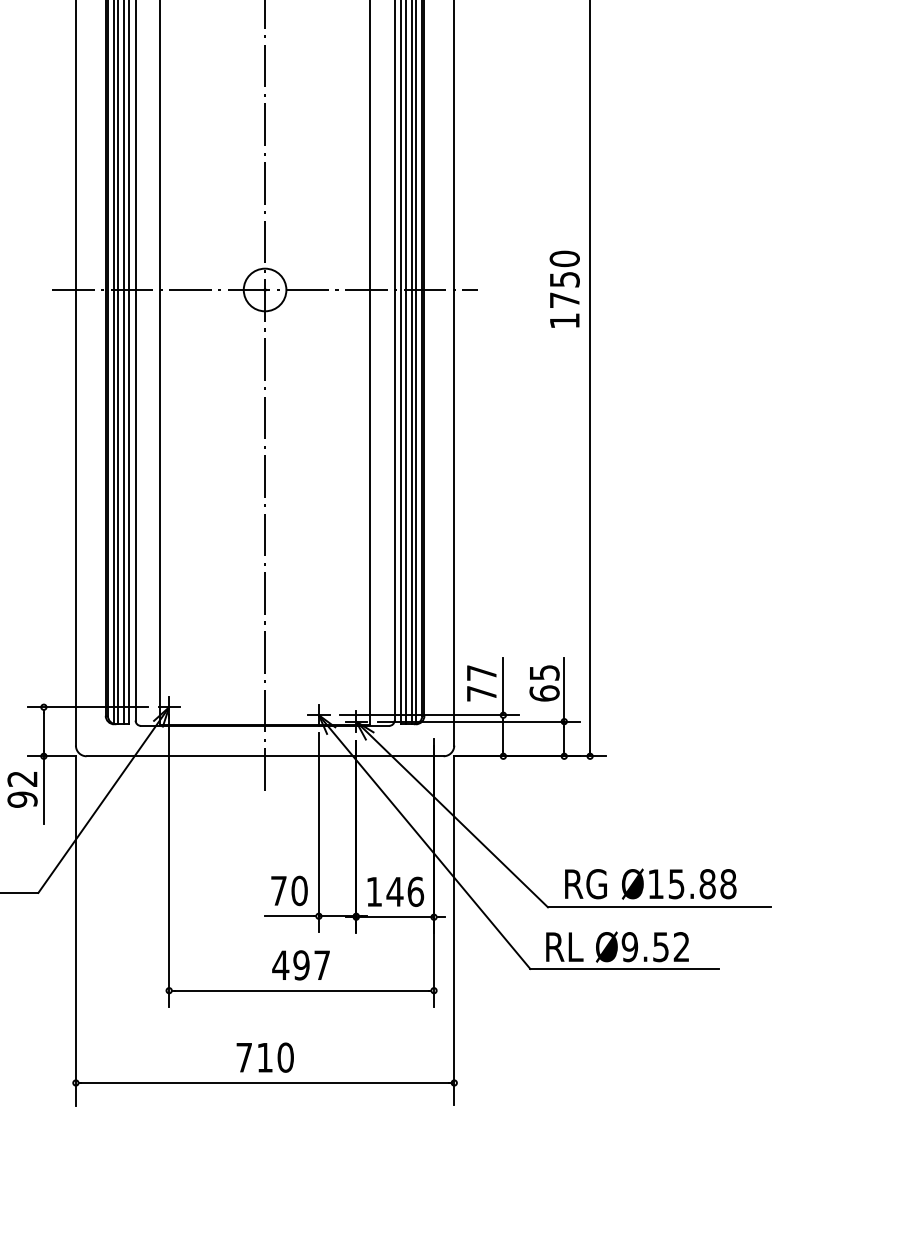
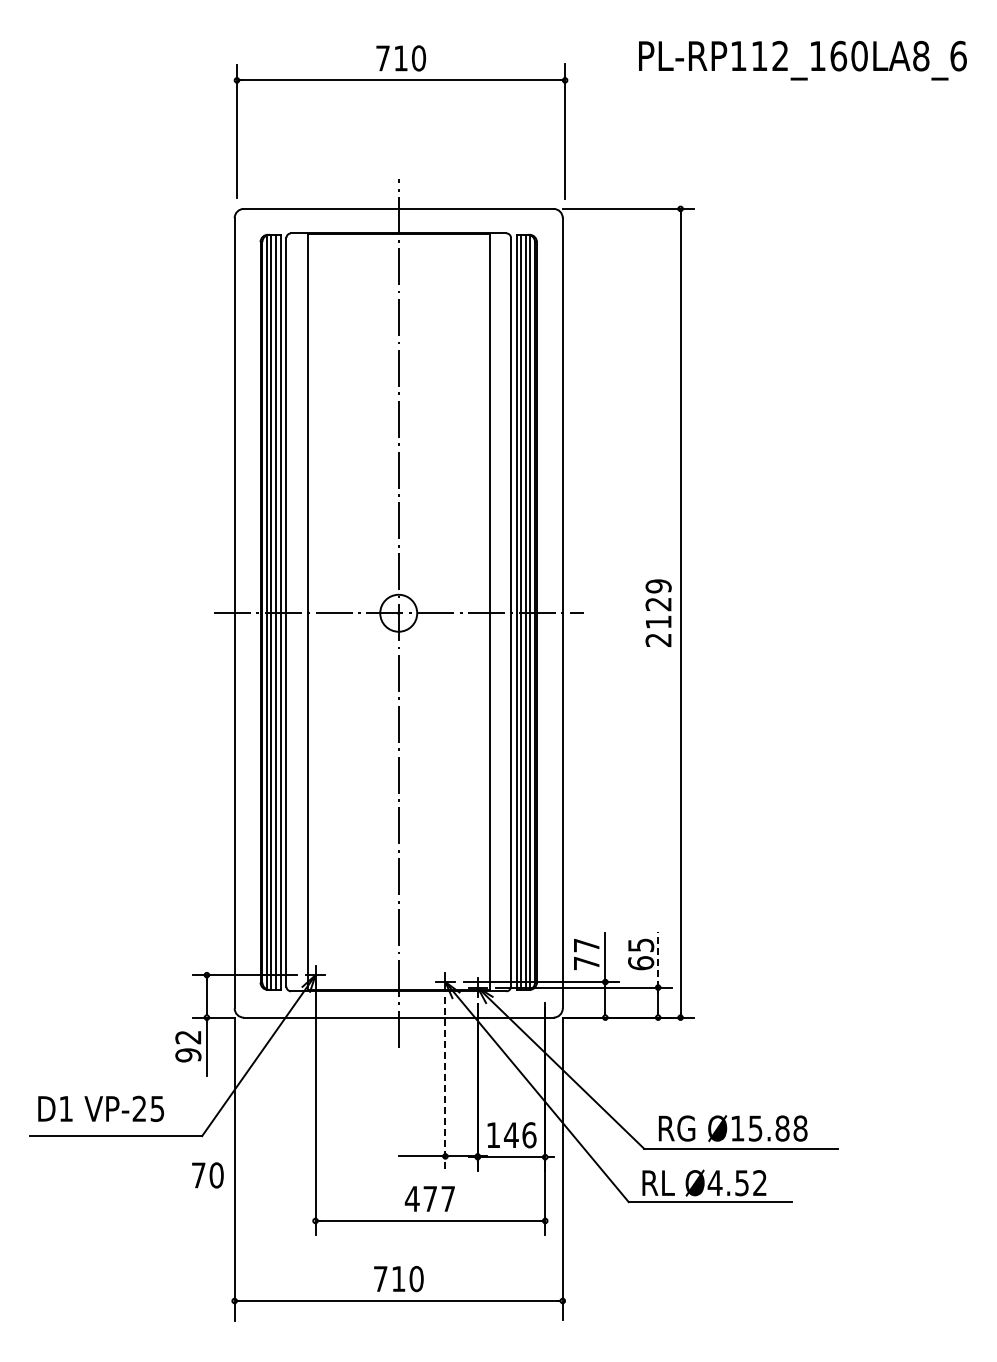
text: (564, 290) -> (658, 613), 1750 -> 2129
line: (564, 690) -> (658, 960), solid -> dashed
line: (319, 833) -> (445, 1084), solid -> dashed
text: (289, 891) -> (207, 1175), moved
text: (629, 947) -> (714, 1183), Ø9.52 -> Ø4.52
text: (301, 964) -> (430, 1198), 497 -> 477

